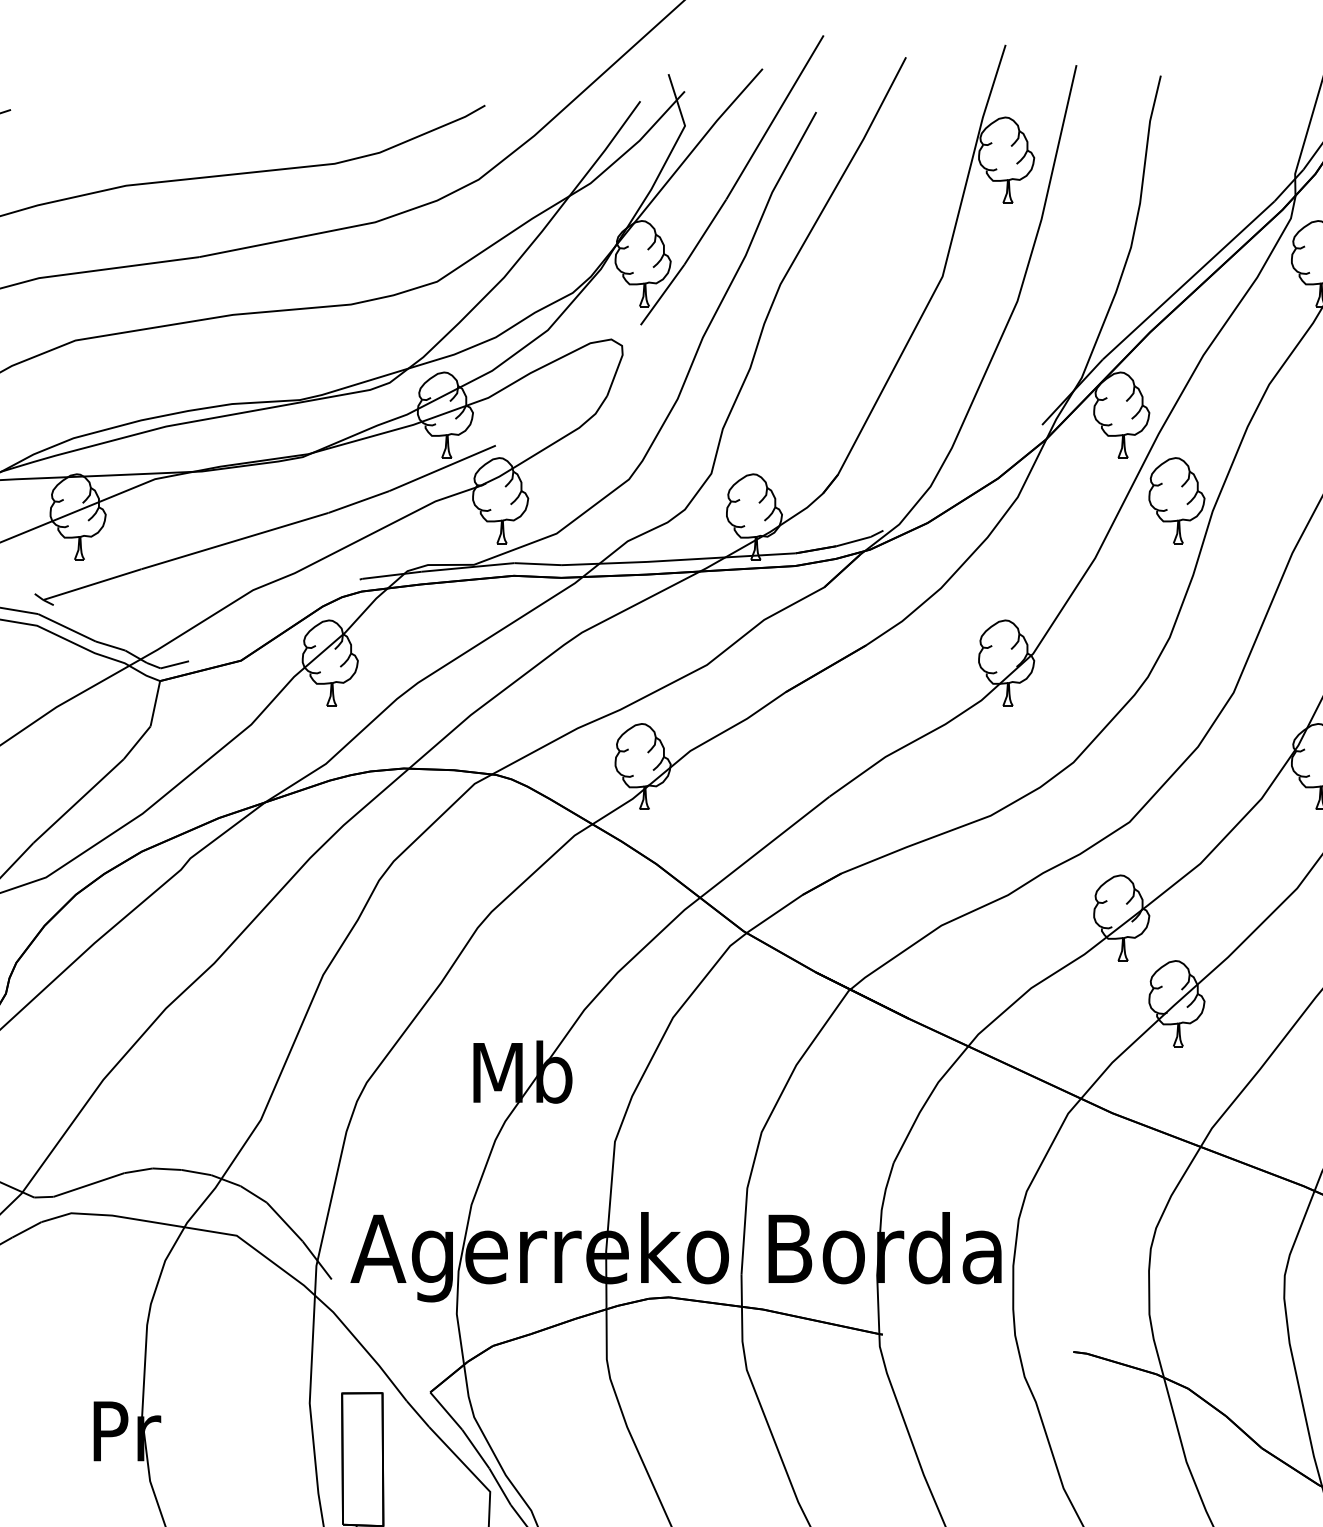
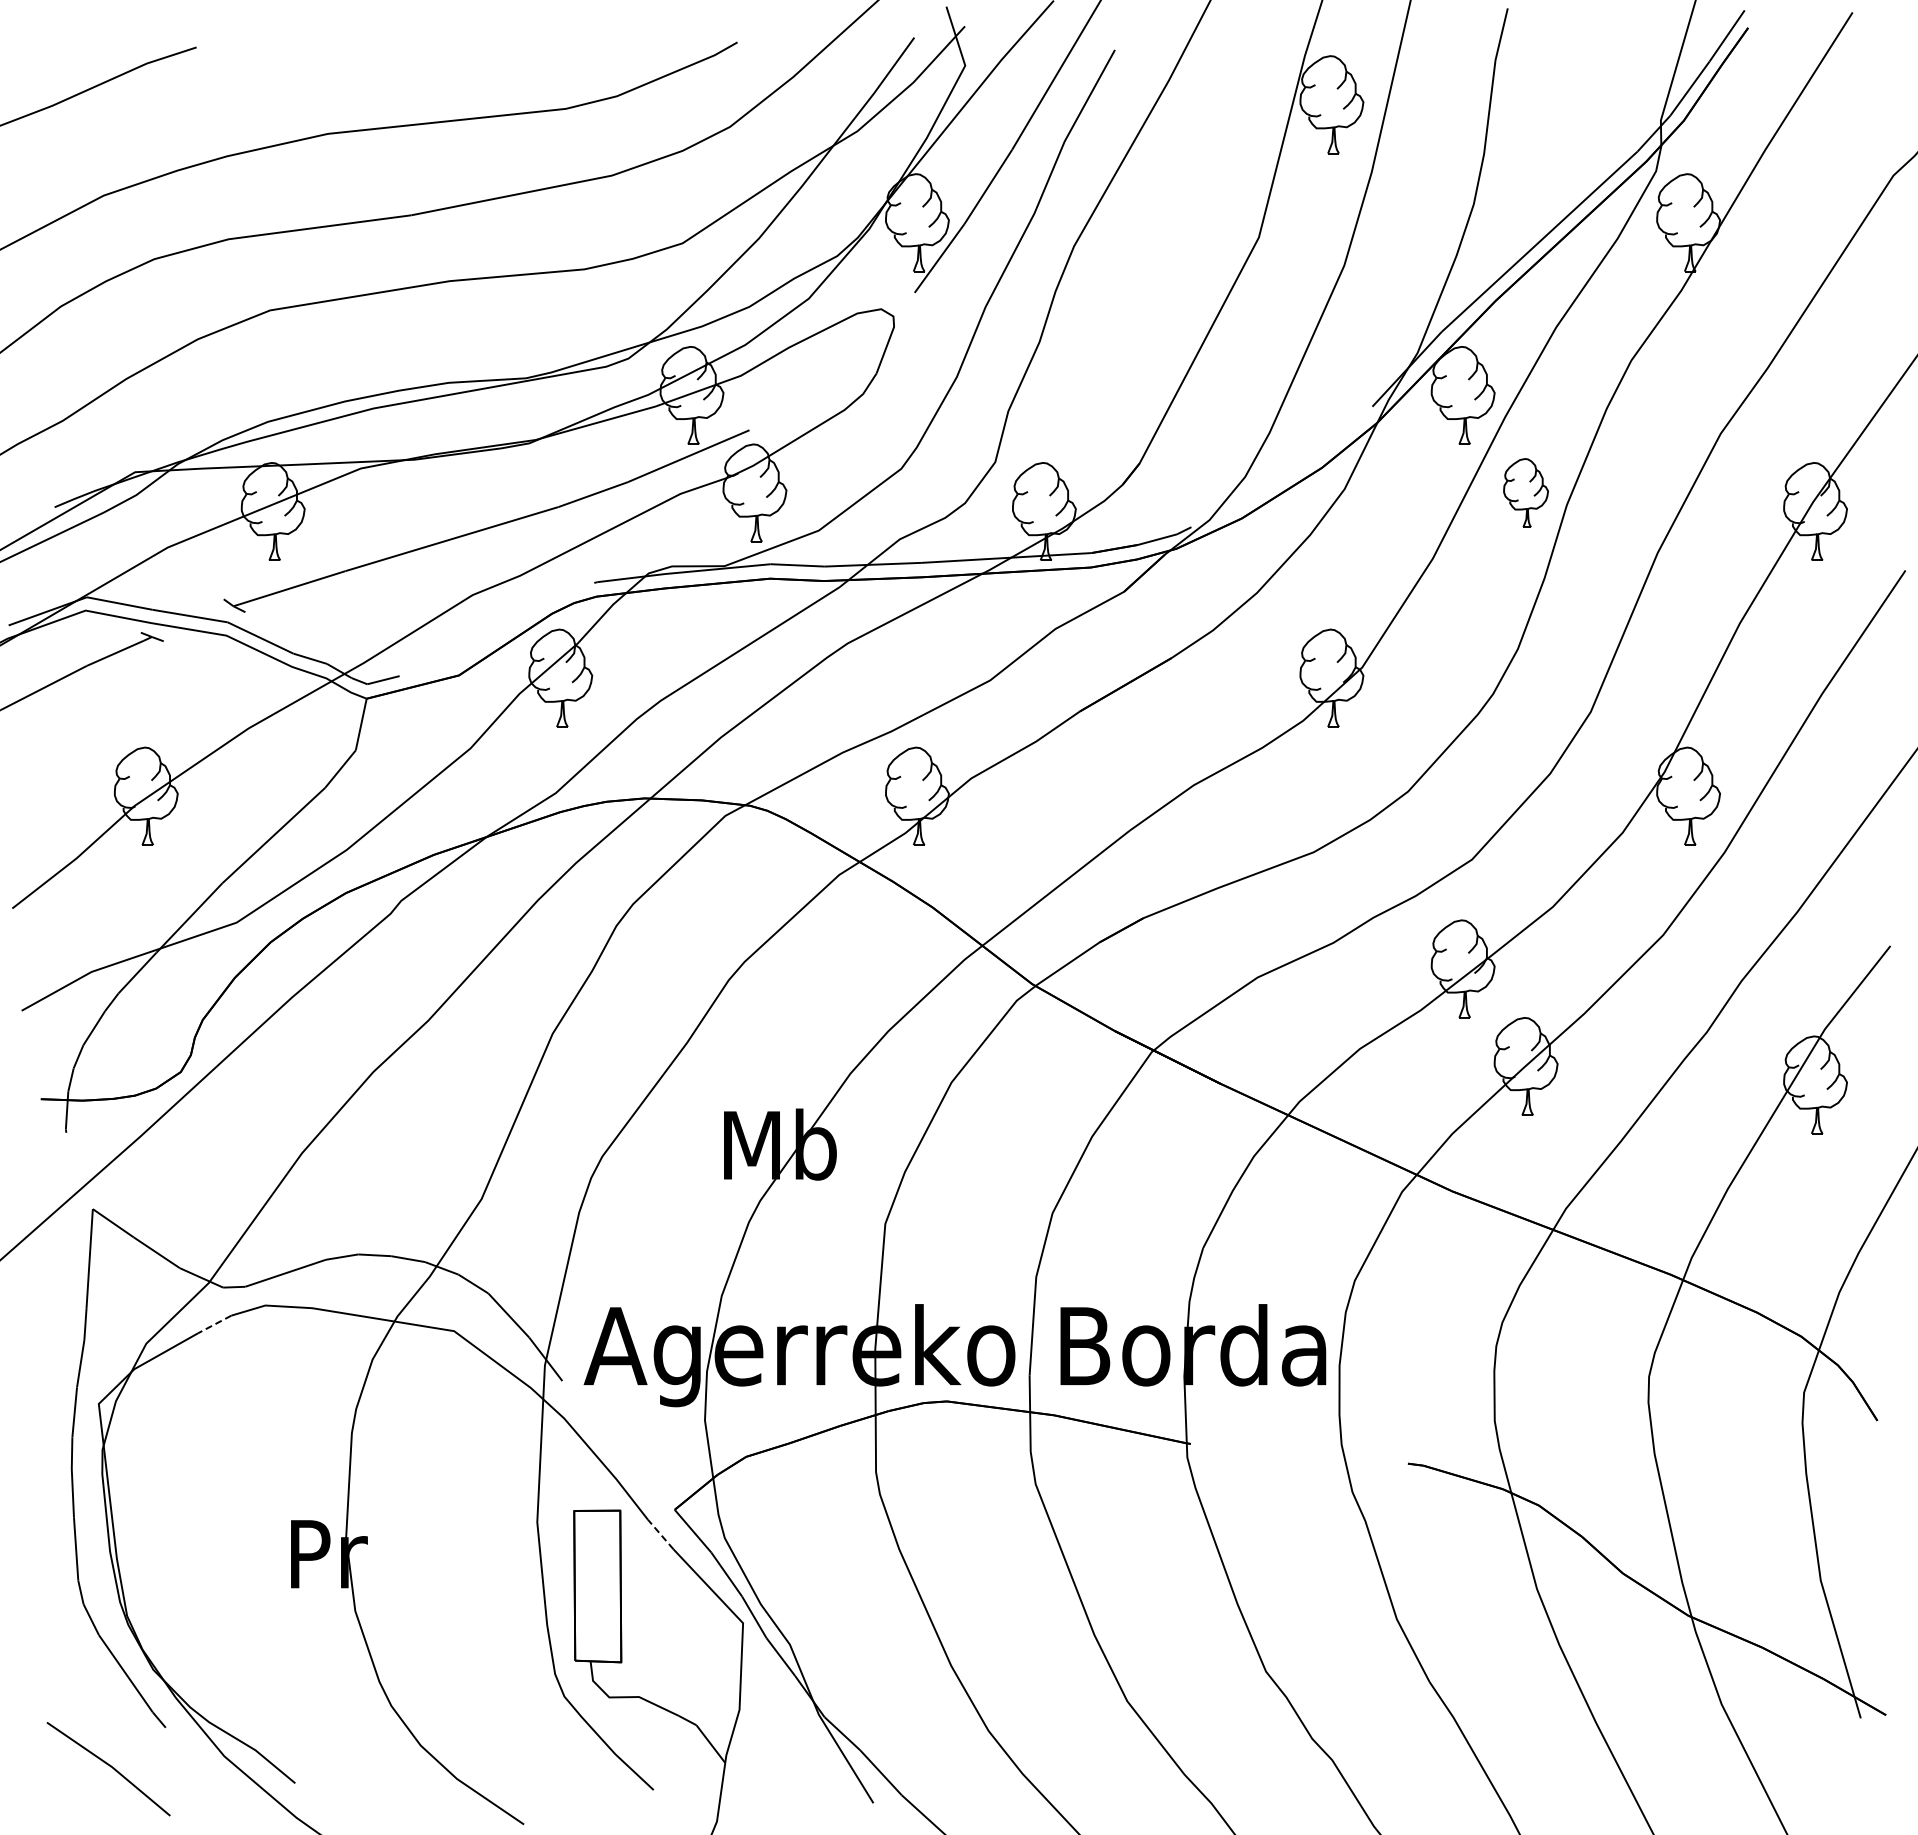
part: (1176, 500) -> (1525, 492), size x0.7
line: (26, 1229) -> (214, 1324), solid -> dashed
line: (417, 1414) -> (660, 1534), solid -> dashed

